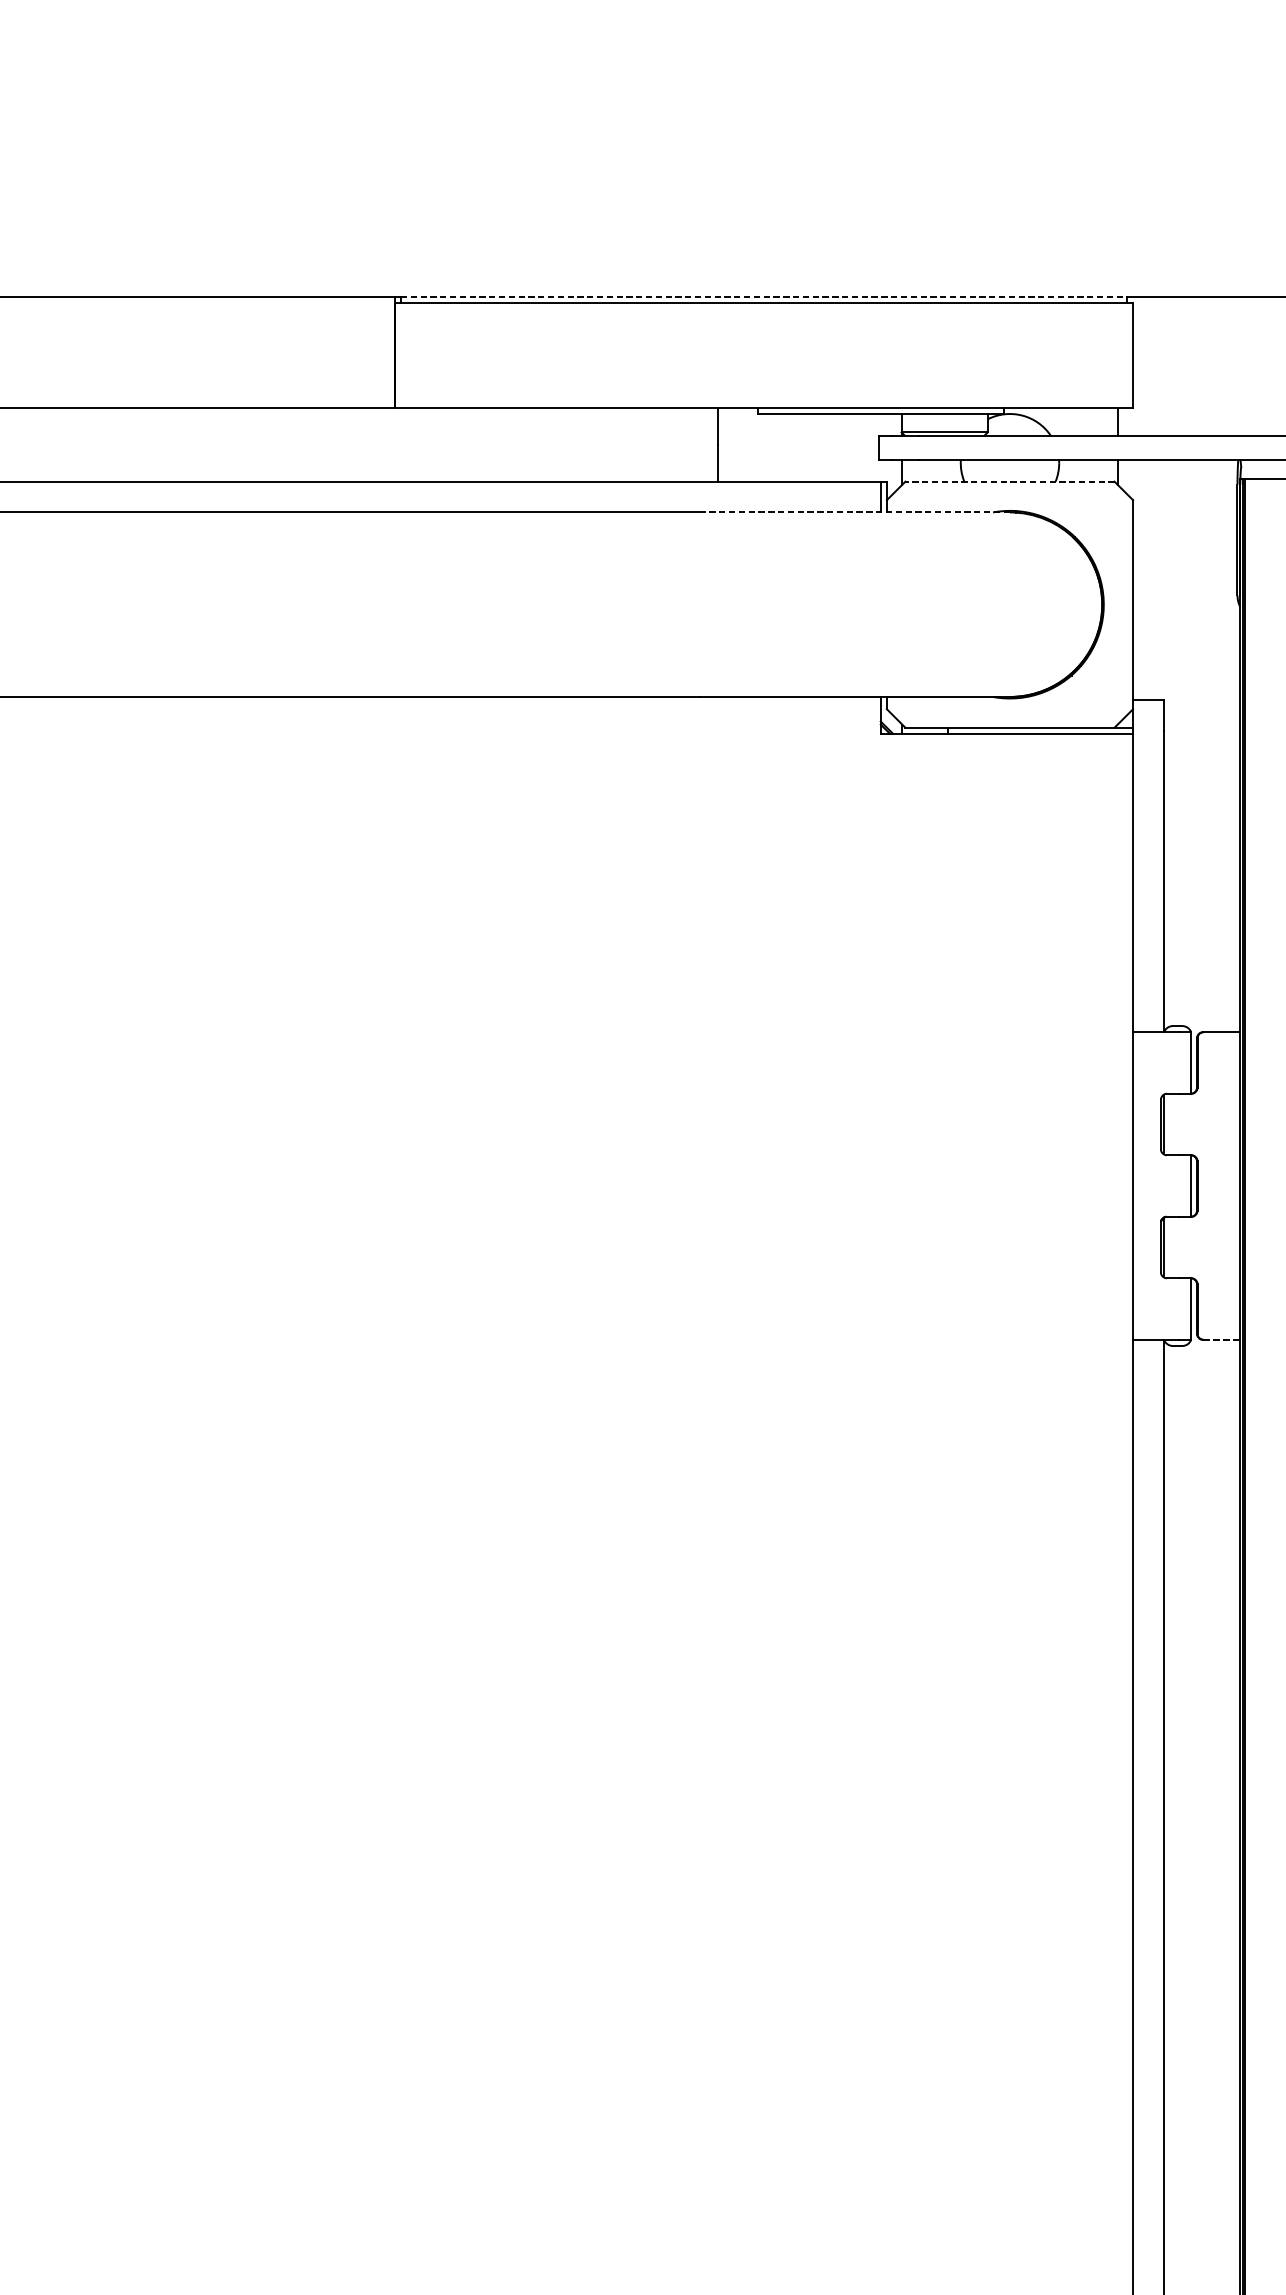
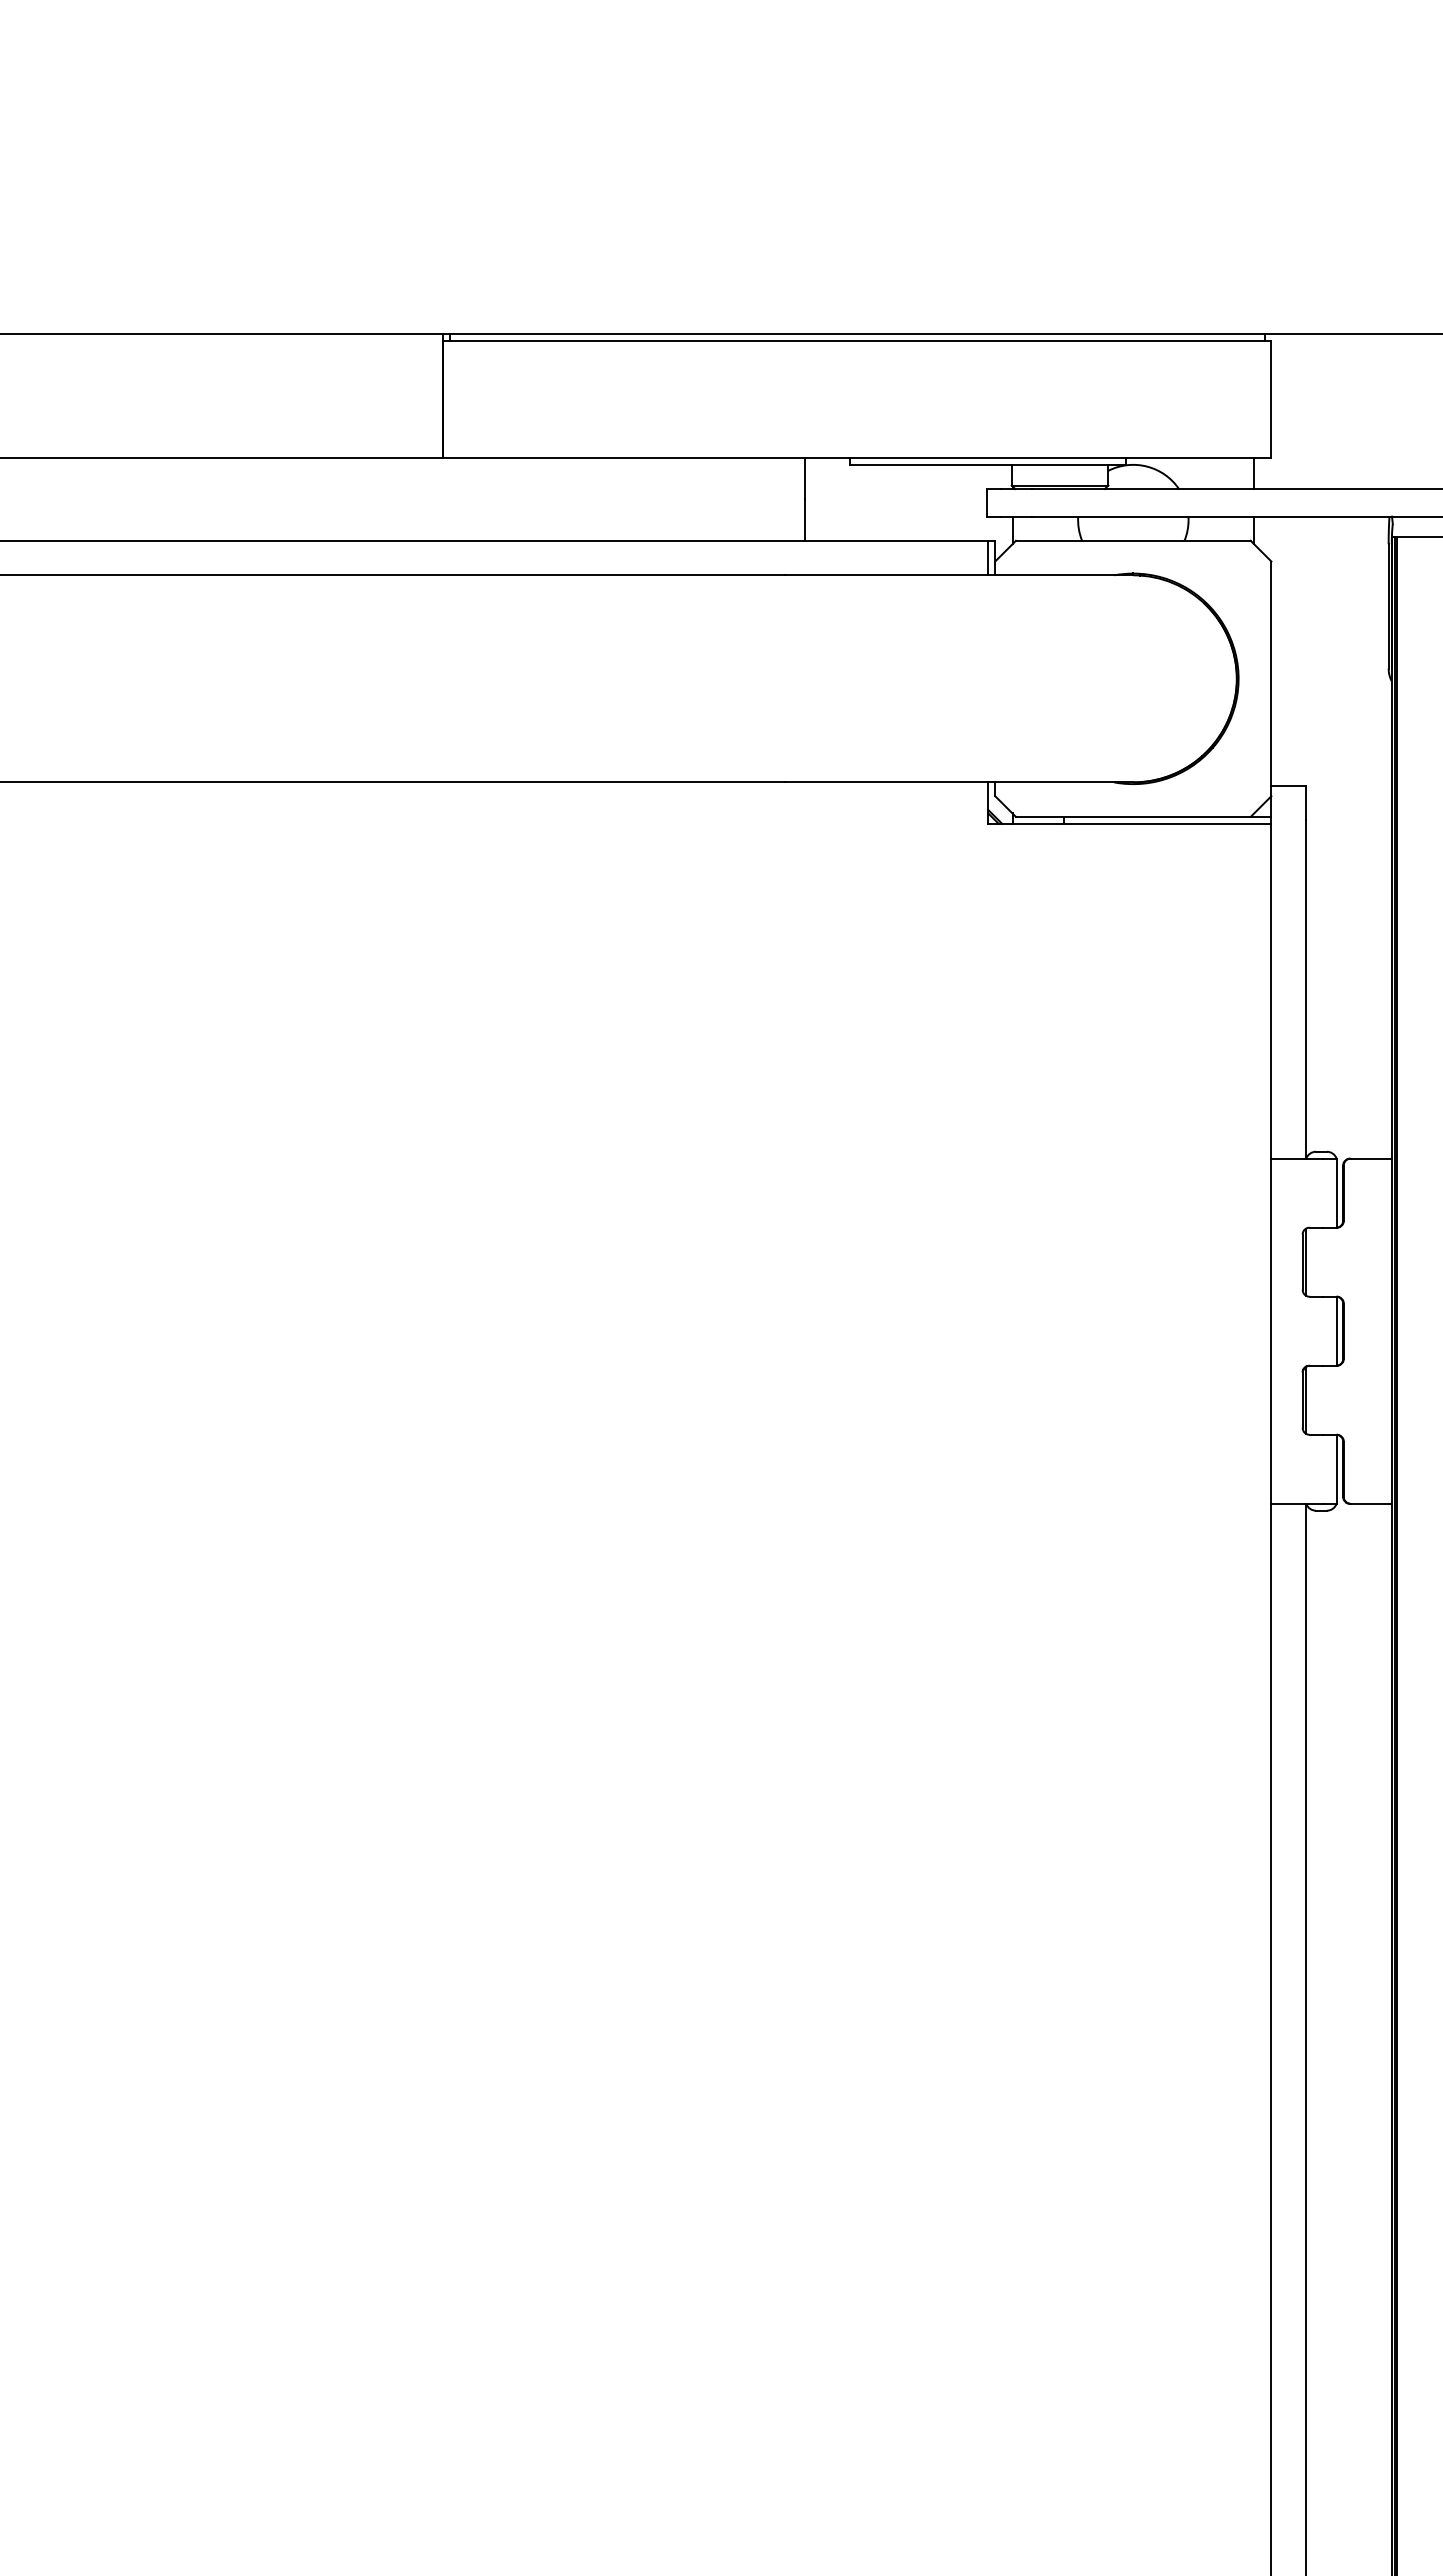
line: (764, 296) -> (857, 333), dashed -> solid
line: (1009, 481) -> (1132, 540), dashed -> solid
line: (855, 512) -> (959, 575), dashed -> solid
line: (1222, 1339) -> (1371, 1503), dashed -> solid

